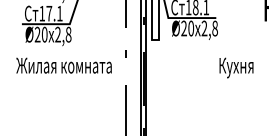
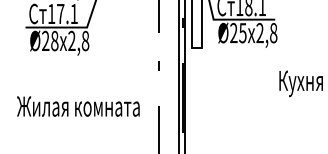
text: (191, 28) -> (243, 33), Ø20 -> Ø25
text: (44, 34) -> (54, 40), Ø20 -> Ø28
text: (63, 65) -> (77, 106), moved

